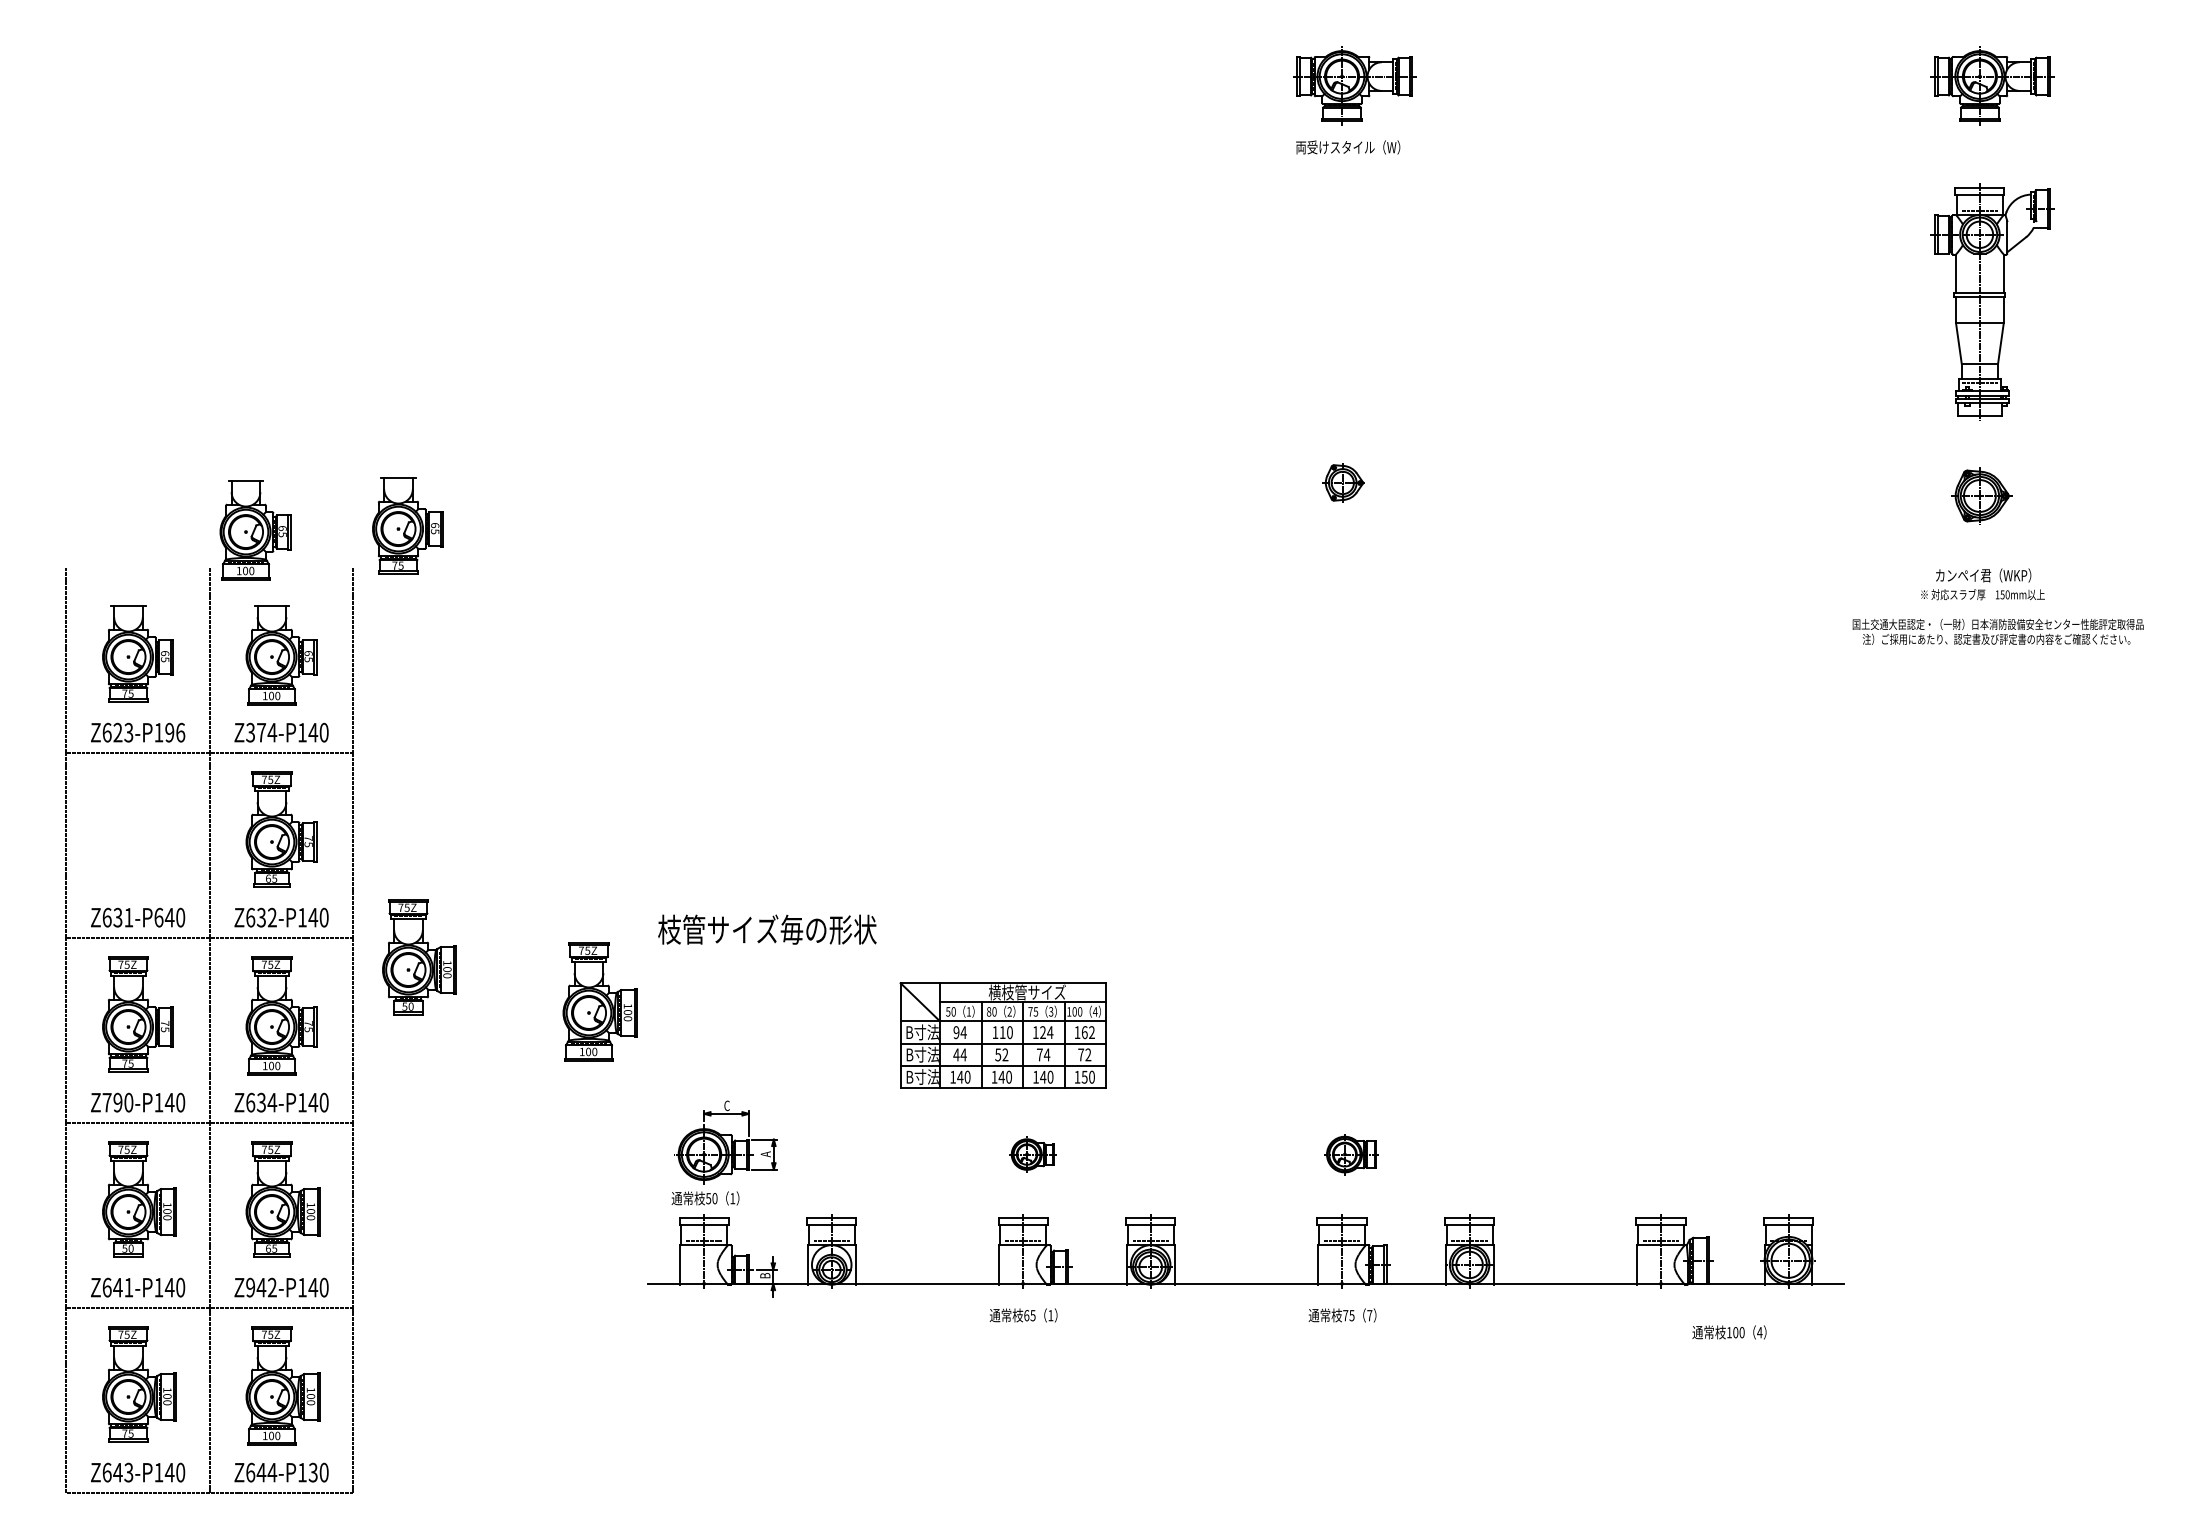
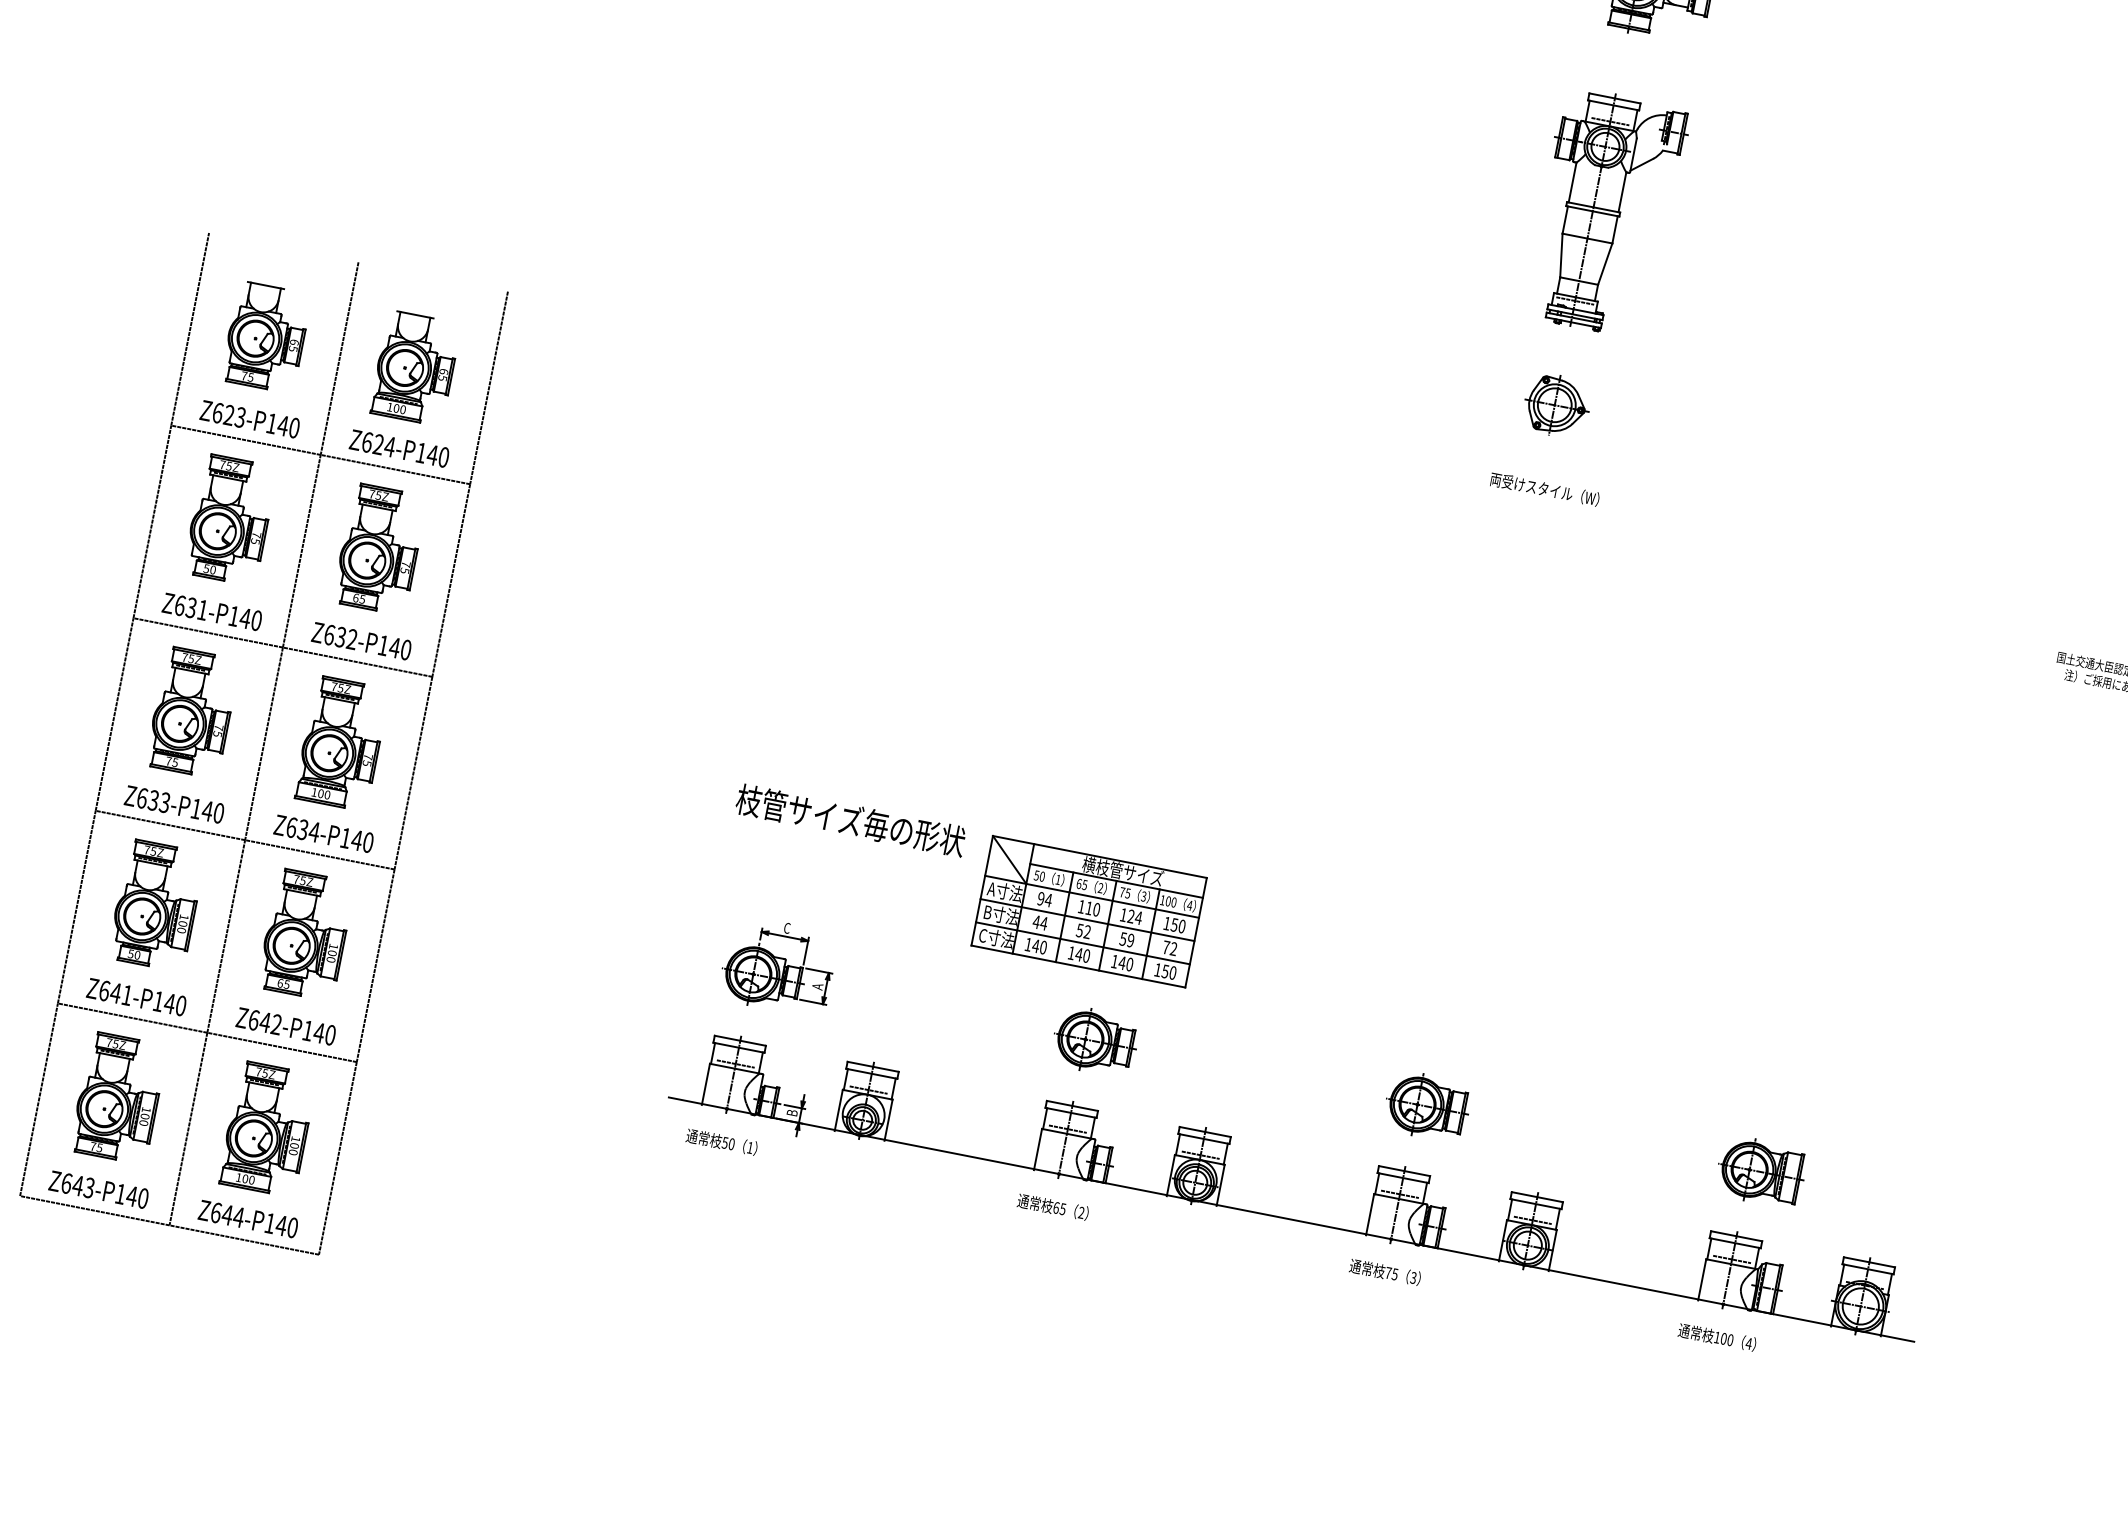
text: (1348, 147) -> (1545, 489), moved
part: (1354, 295) -> (1606, 212), added
part: (1344, 482) -> (1557, 405), size x1.43
part: (407, 525) -> (572, 258), removed
part: (255, 530) -> (413, 232), removed
text: (174, 732) -> (288, 426), Z623-P196 -> Z623-P140
text: (255, 732) -> (372, 443), Z374-P140 -> Z624-P140
part: (137, 829) -> (229, 520), added
text: (158, 917) -> (233, 615), Z631-P640 -> Z631-P140
text: (767, 929) -> (850, 820), moved
part: (419, 957) -> (497, 710), removed
part: (599, 1001) -> (675, 793), removed
text: (991, 1011) -> (1081, 884), 80 -> 65
text: (921, 1032) -> (1004, 891), B寸法 -> A寸法
text: (1087, 1032) -> (1177, 925), 162 -> 150
text: (1043, 1054) -> (1127, 939), 74 -> 59
text: (922, 1076) -> (996, 937), B寸法 -> C寸法
text: (117, 1102) -> (153, 800), Z790-P140 -> Z633-P140
part: (1032, 1154) -> (1095, 1041), size x1.67
part: (1351, 1154) -> (1427, 1106), size x1.43
part: (1672, 1154) -> (1761, 1172), added
text: (705, 1198) -> (721, 1142), moved
text: (250, 1287) -> (253, 1020), Z942-P140 -> Z642-P140
text: (1050, 1315) -> (1081, 1212), 1 -> 2
text: (1369, 1315) -> (1413, 1277), 7 -> 3
text: (1729, 1332) -> (1717, 1337), moved
text: (313, 1472) -> (281, 1225), Z644-P130 -> Z644-P140

